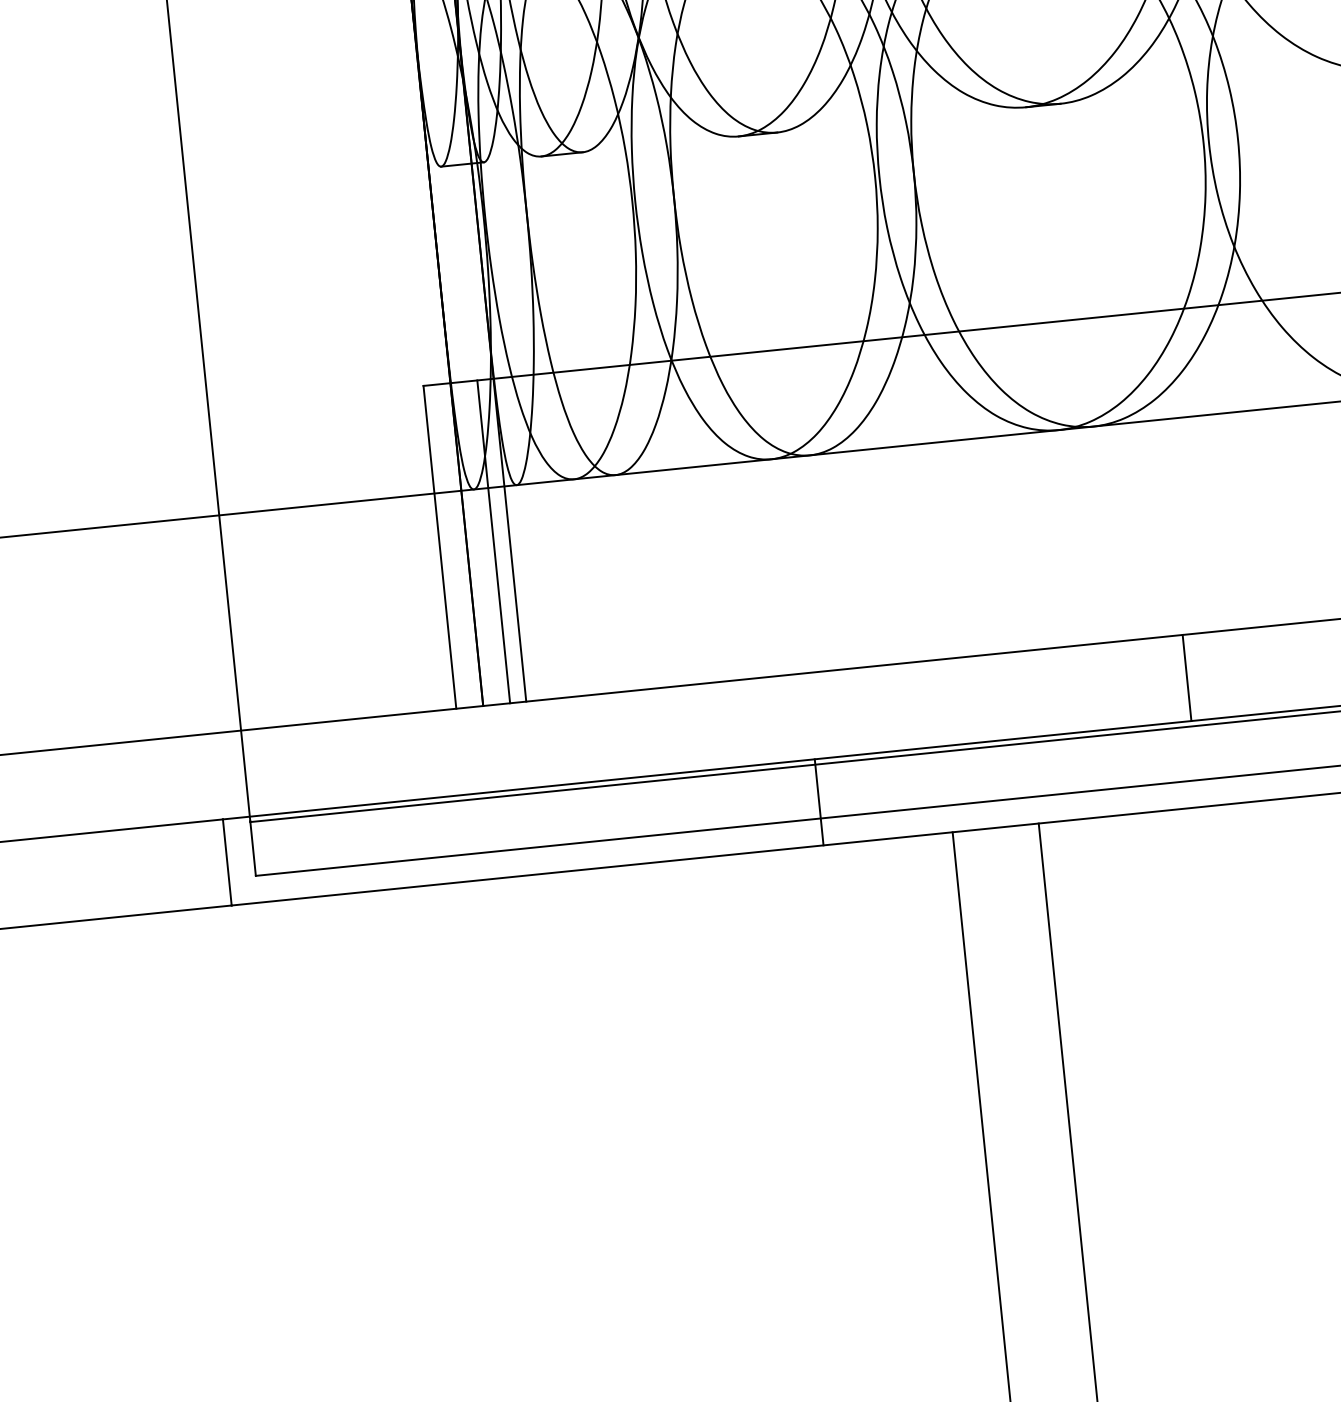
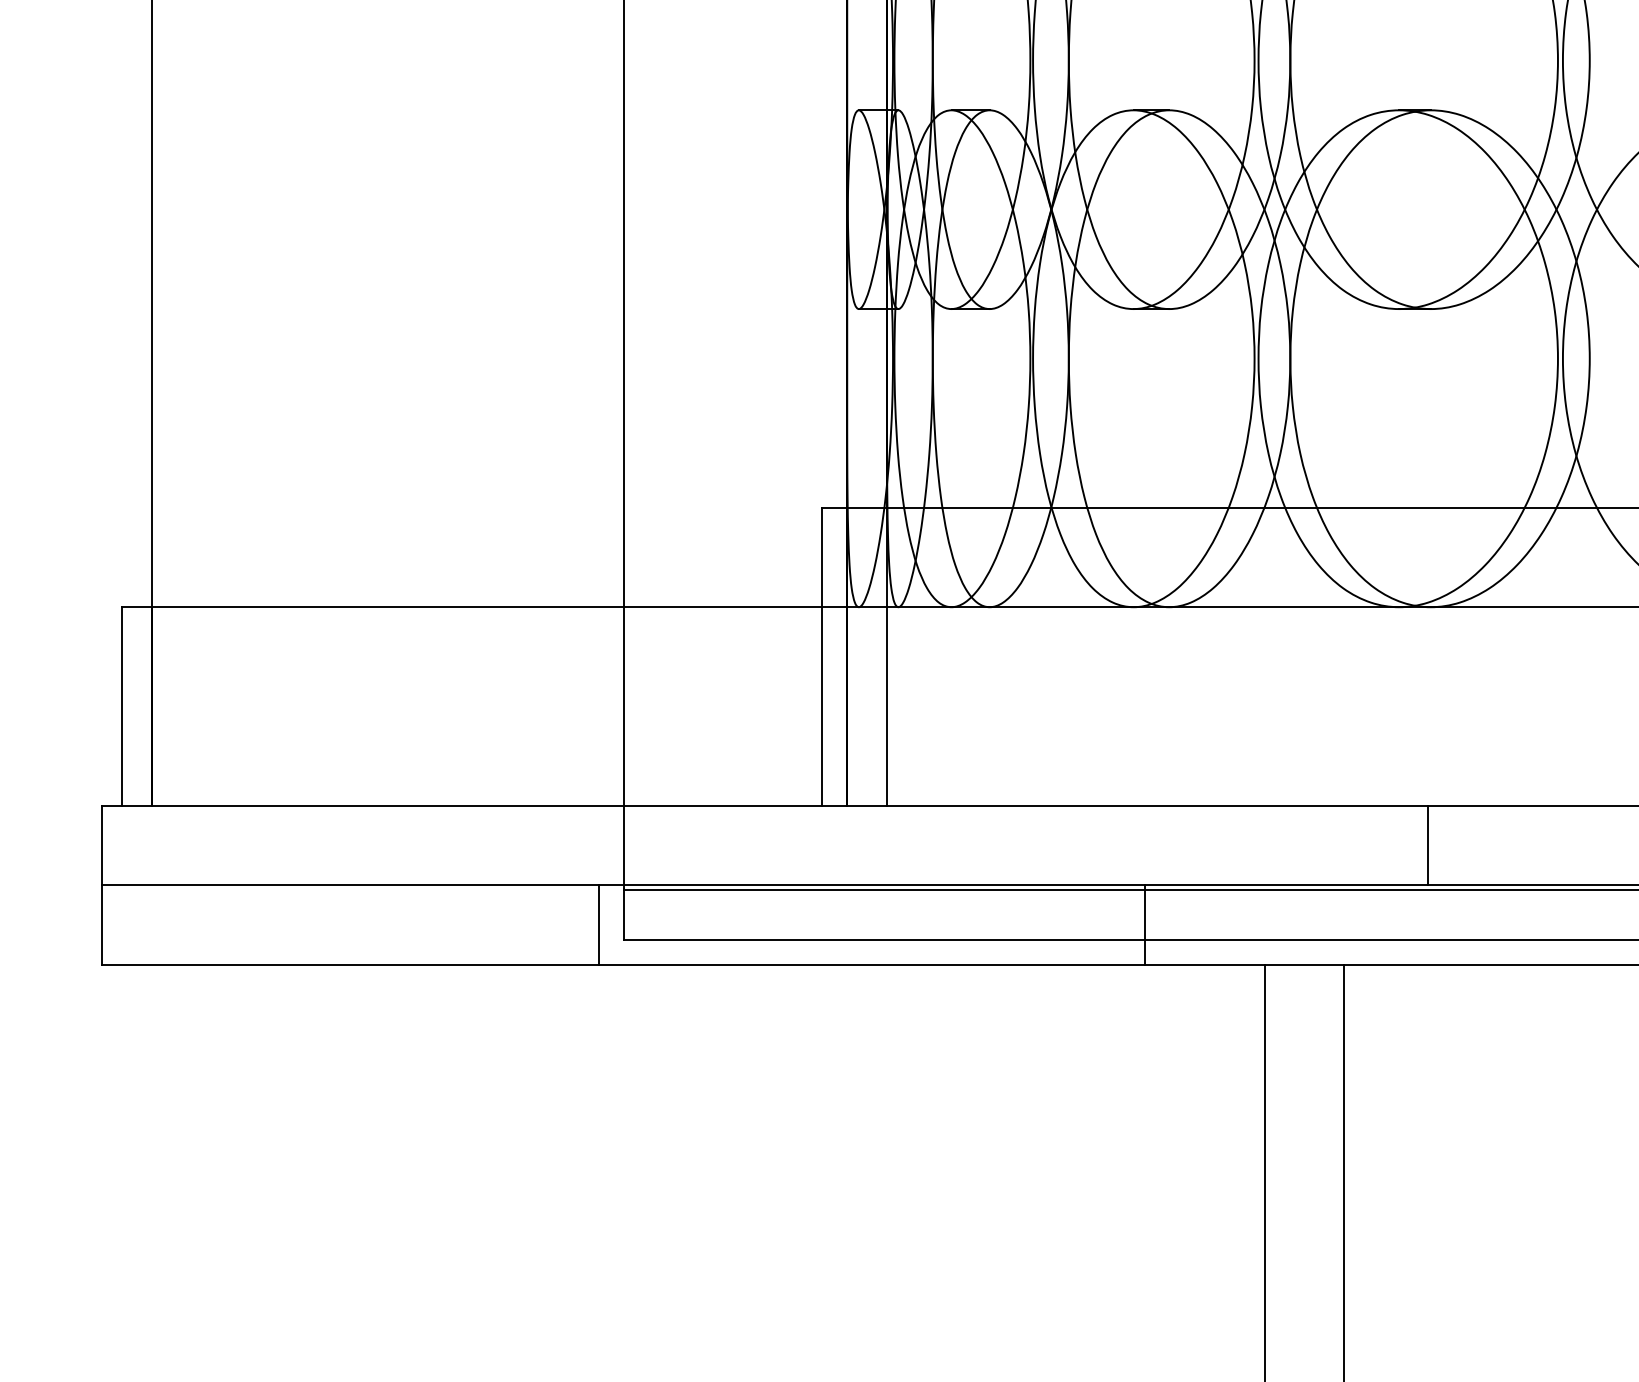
line: (494, 541) -> (872, 656), removed
line: (1187, 677) -> (1428, 845), moved

